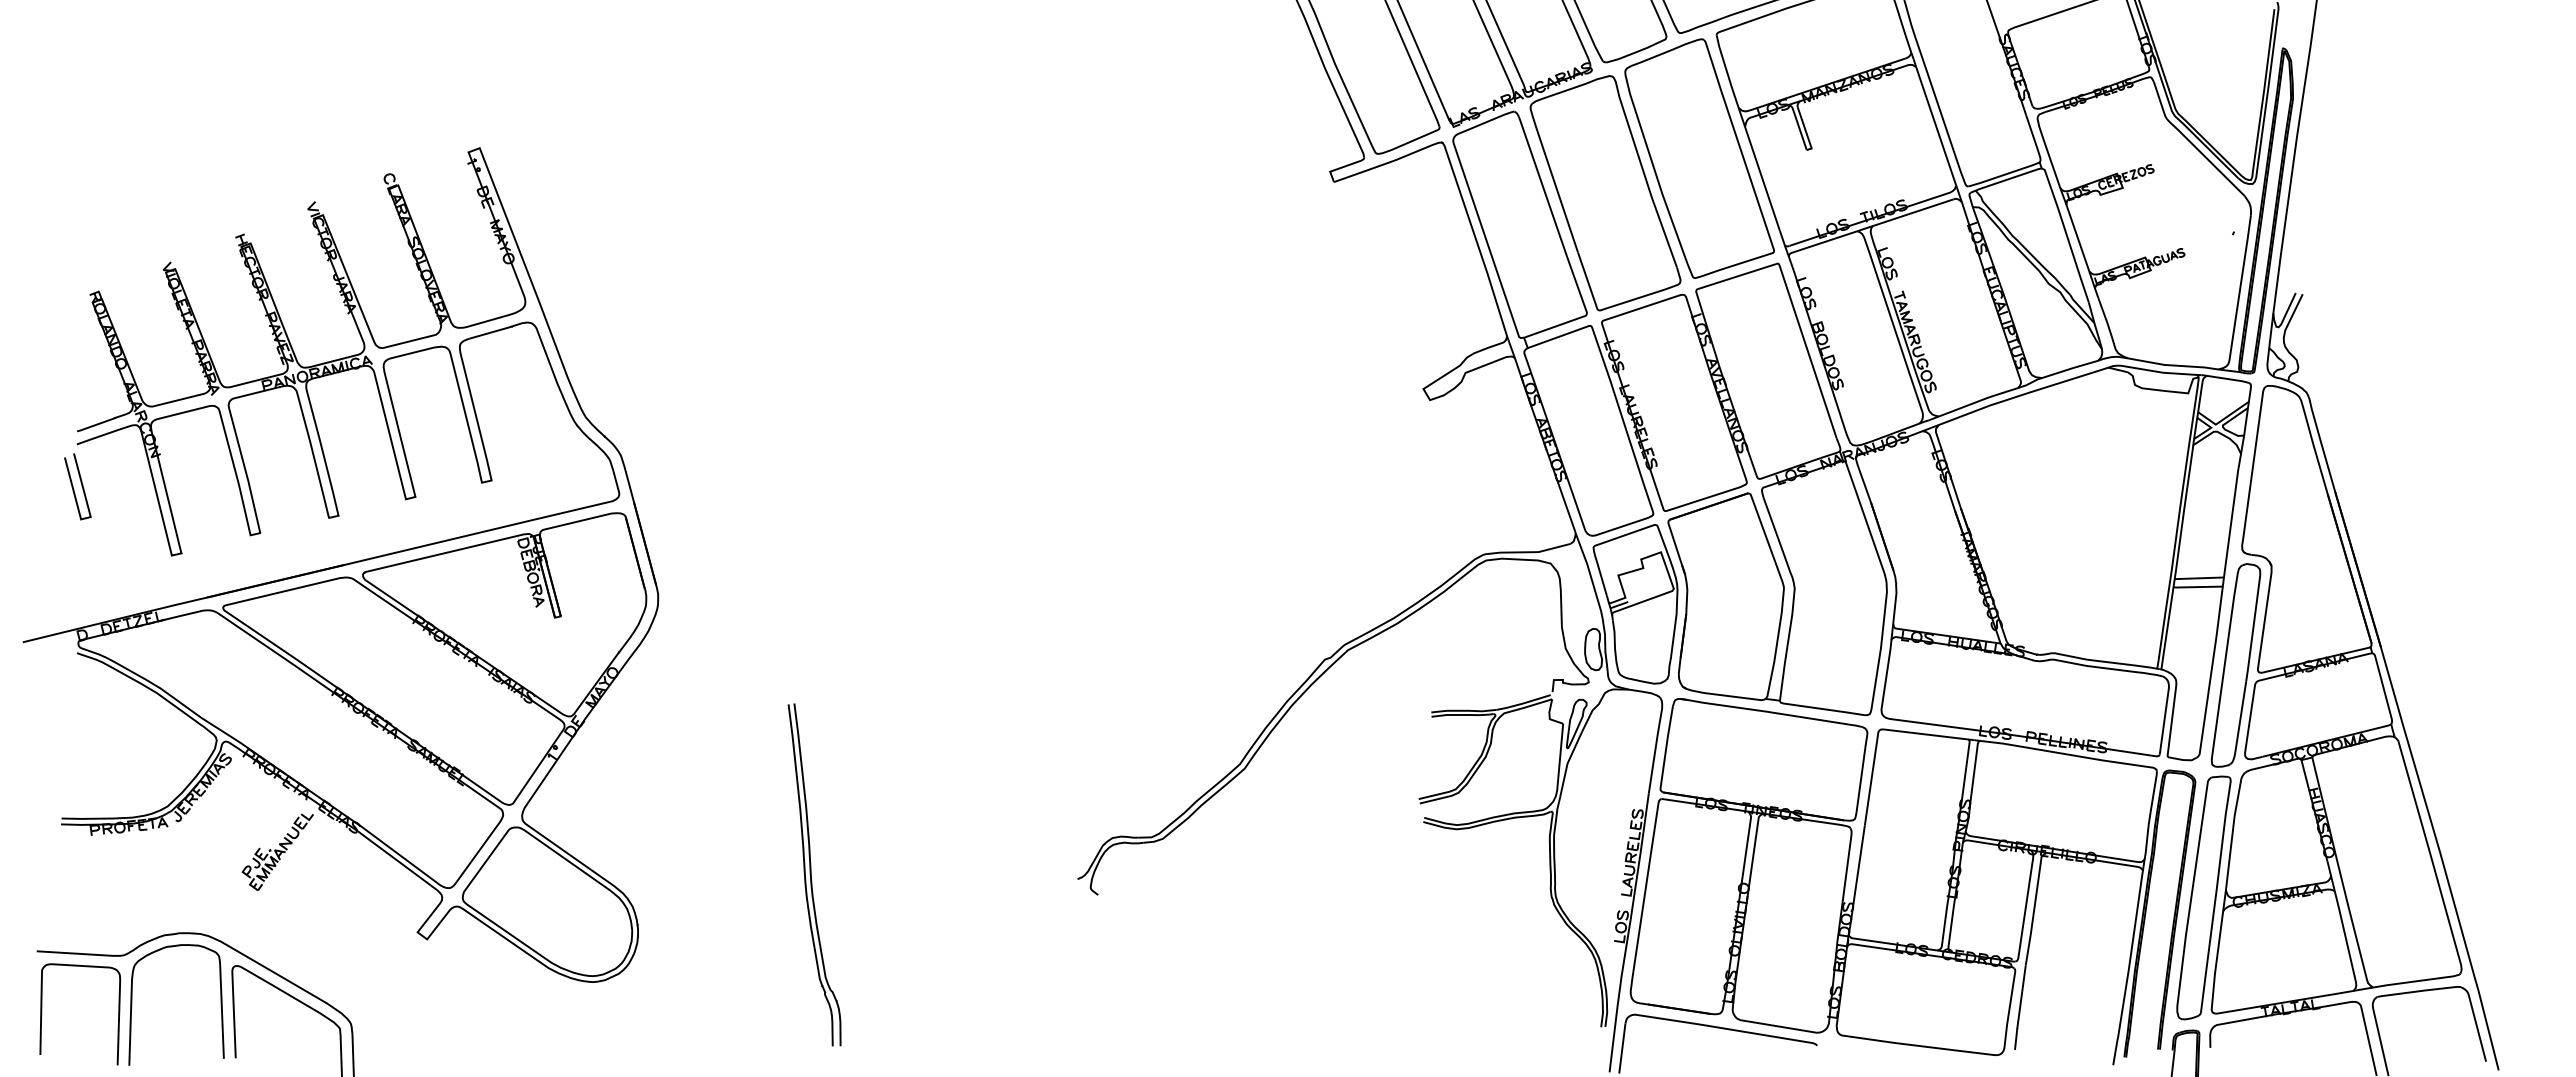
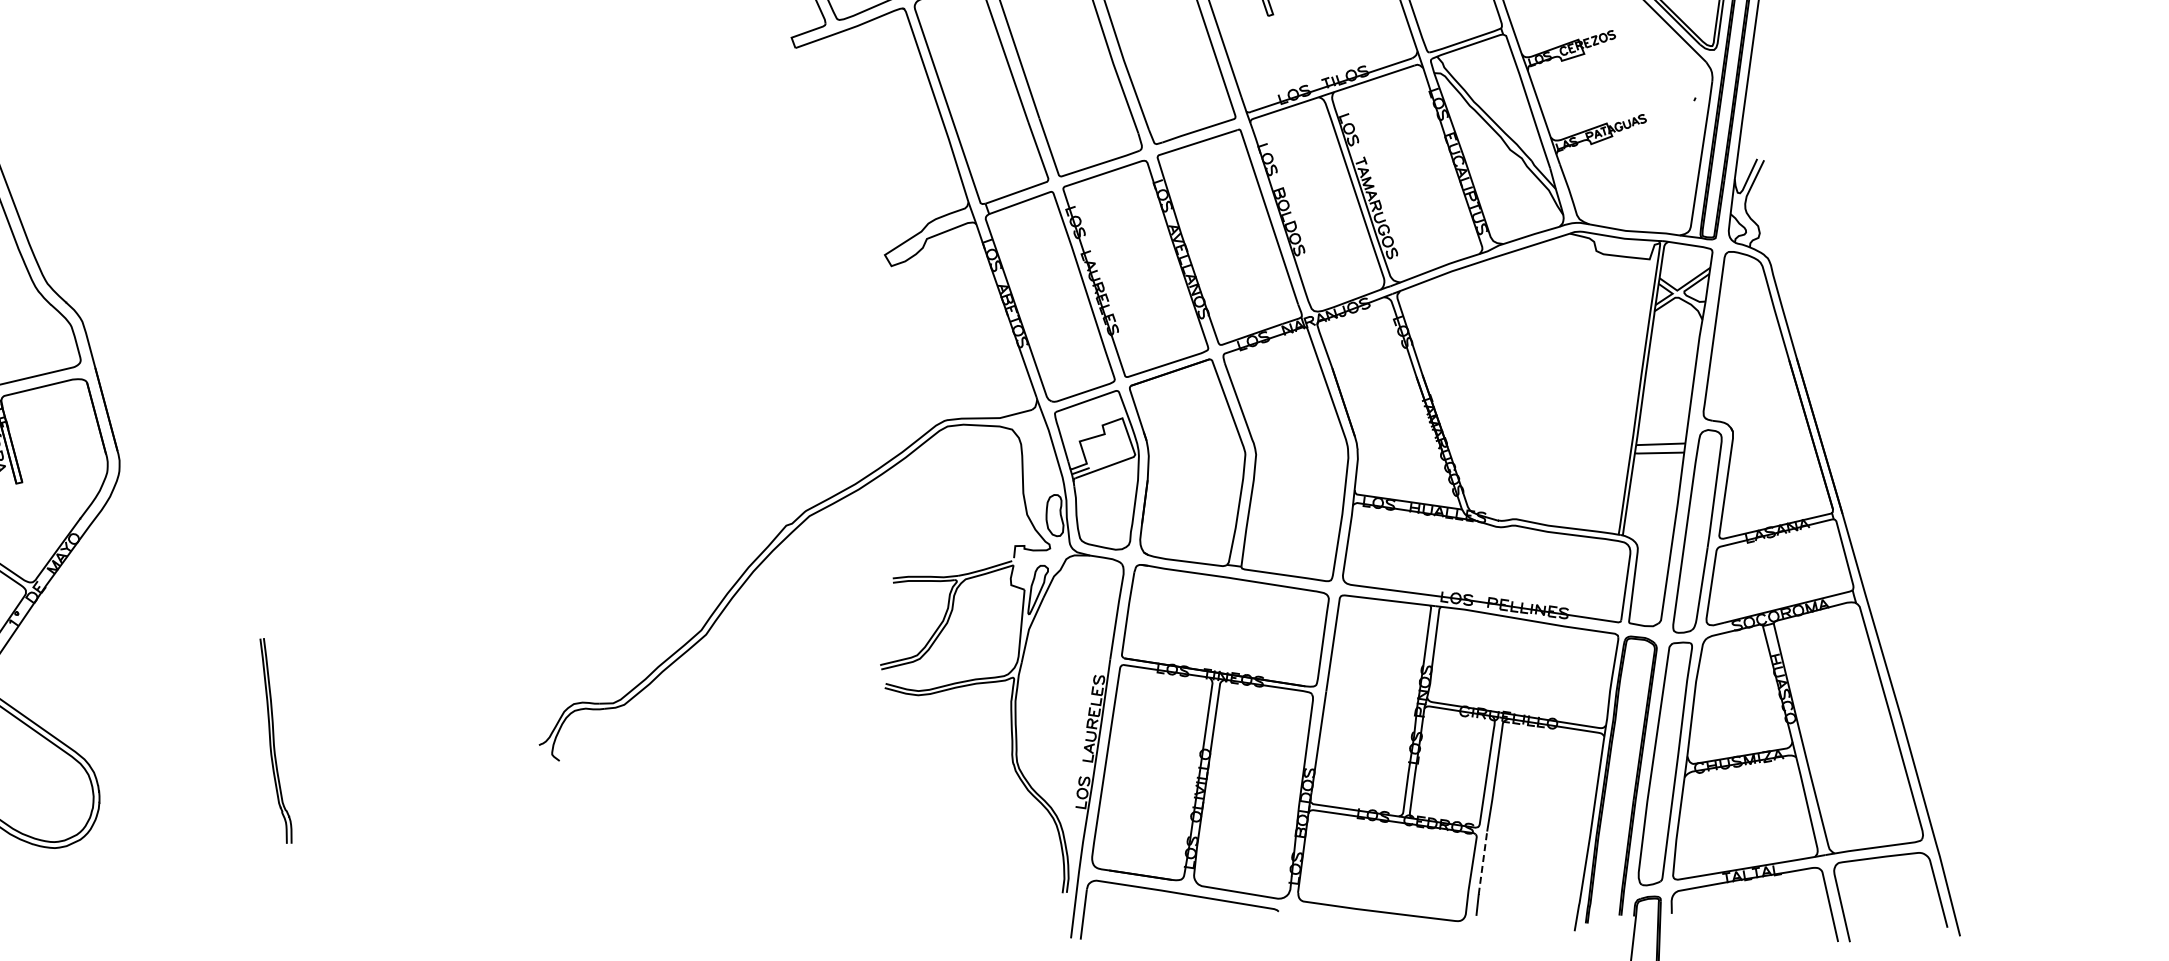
part: (814, 874) -> (275, 740), size x0.6
line: (2021, 997) -> (1482, 863), solid -> dashed

